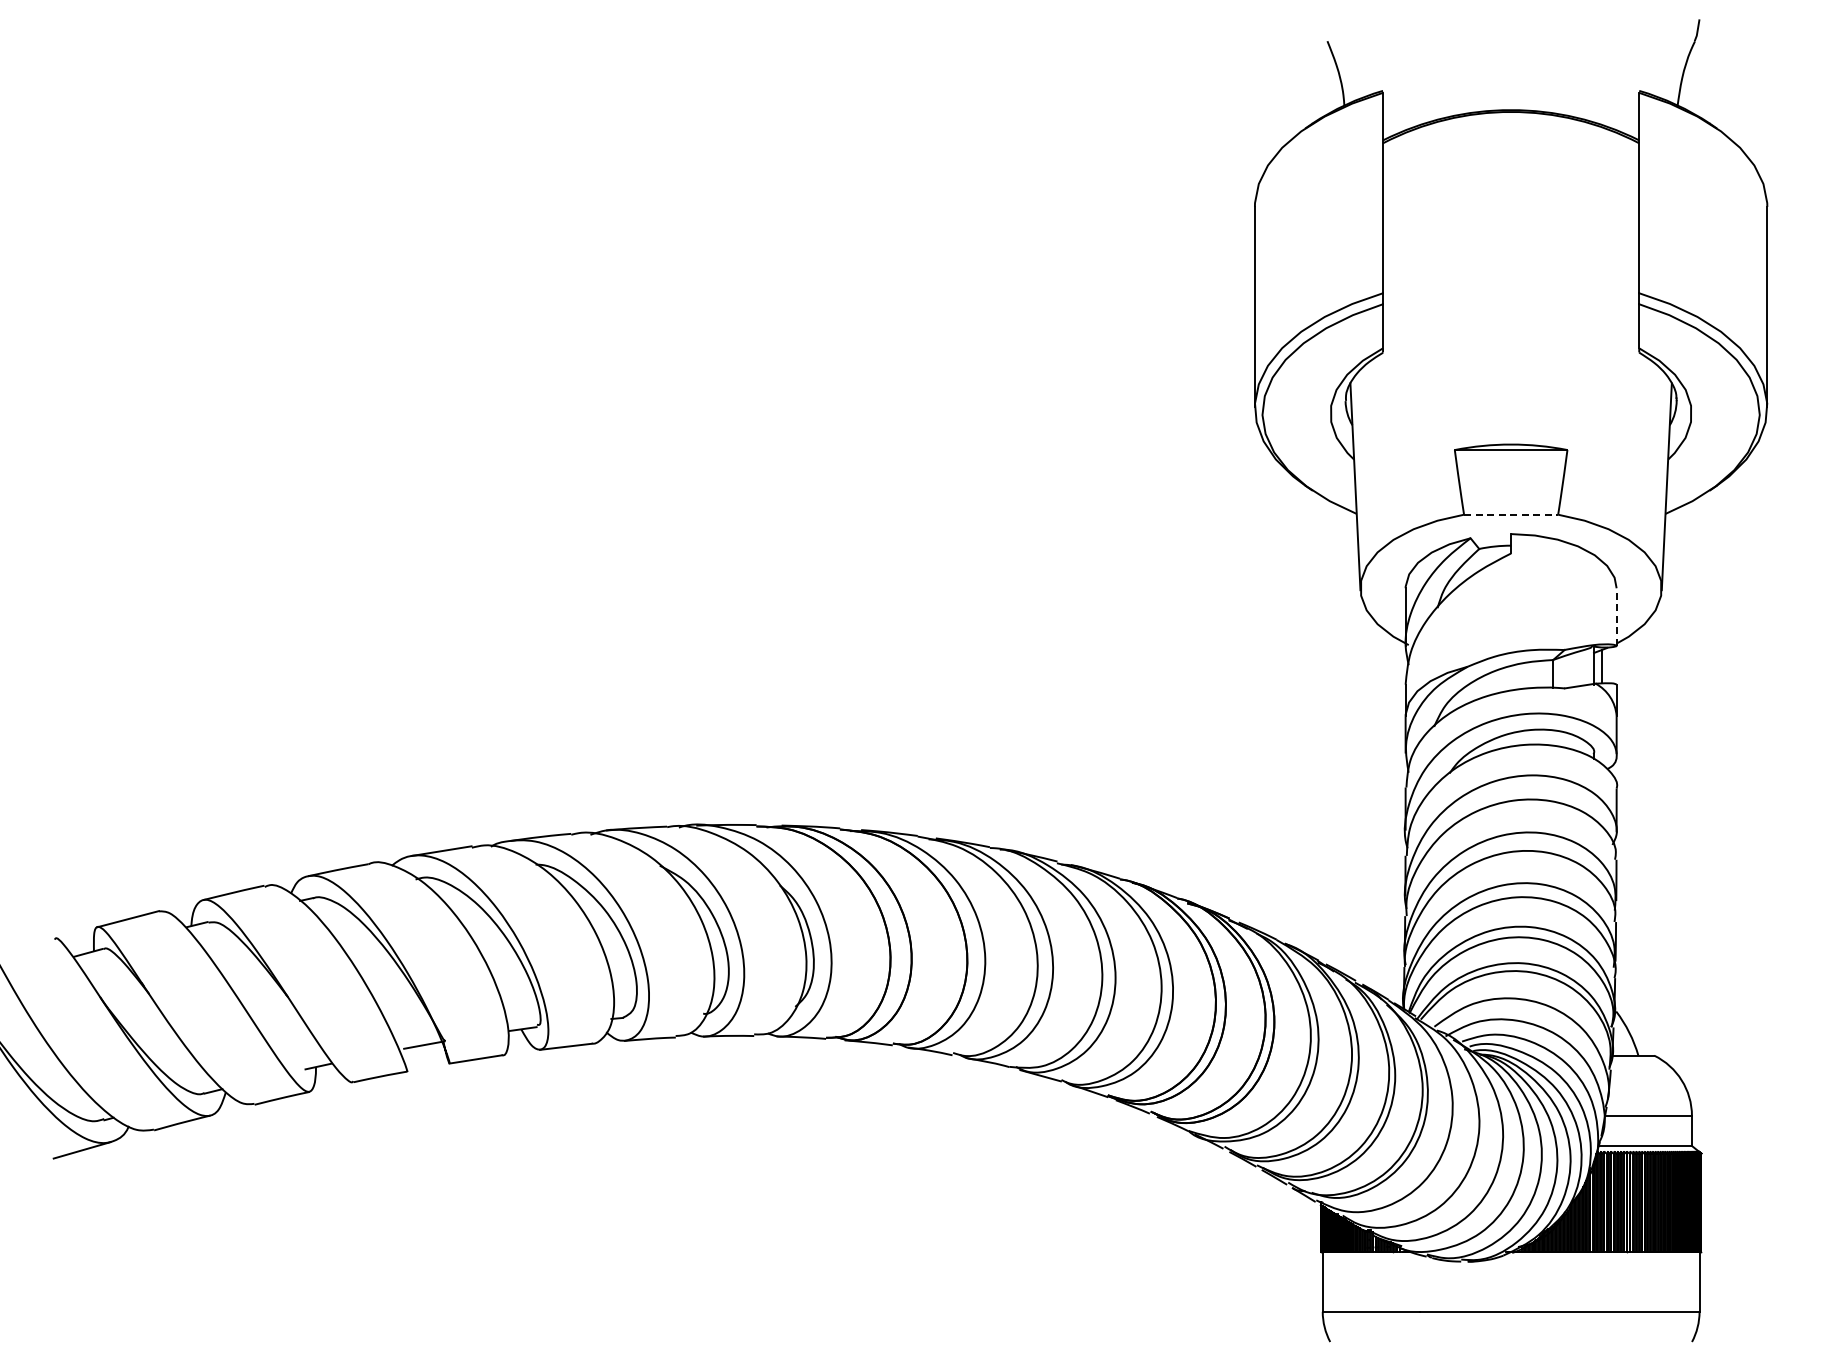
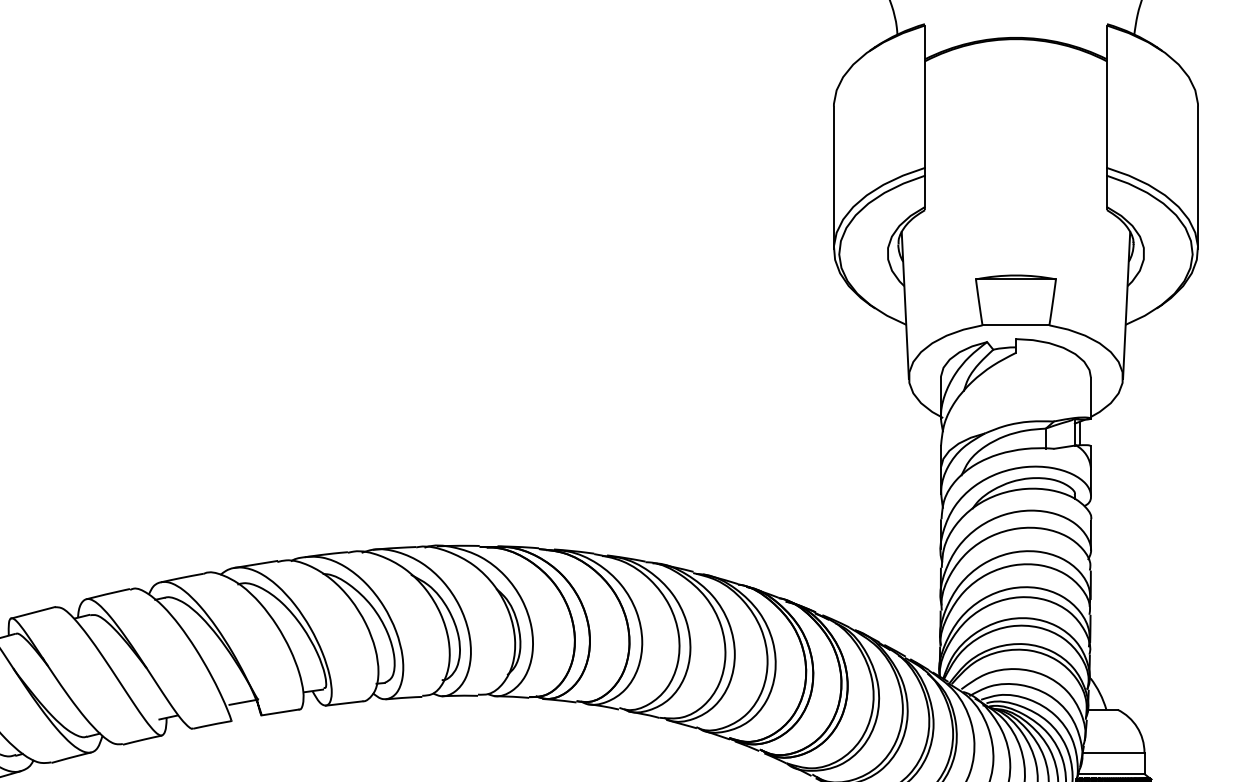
line: (1511, 514) -> (1016, 325), dashed -> solid
line: (1616, 617) -> (1090, 398), dashed -> solid

